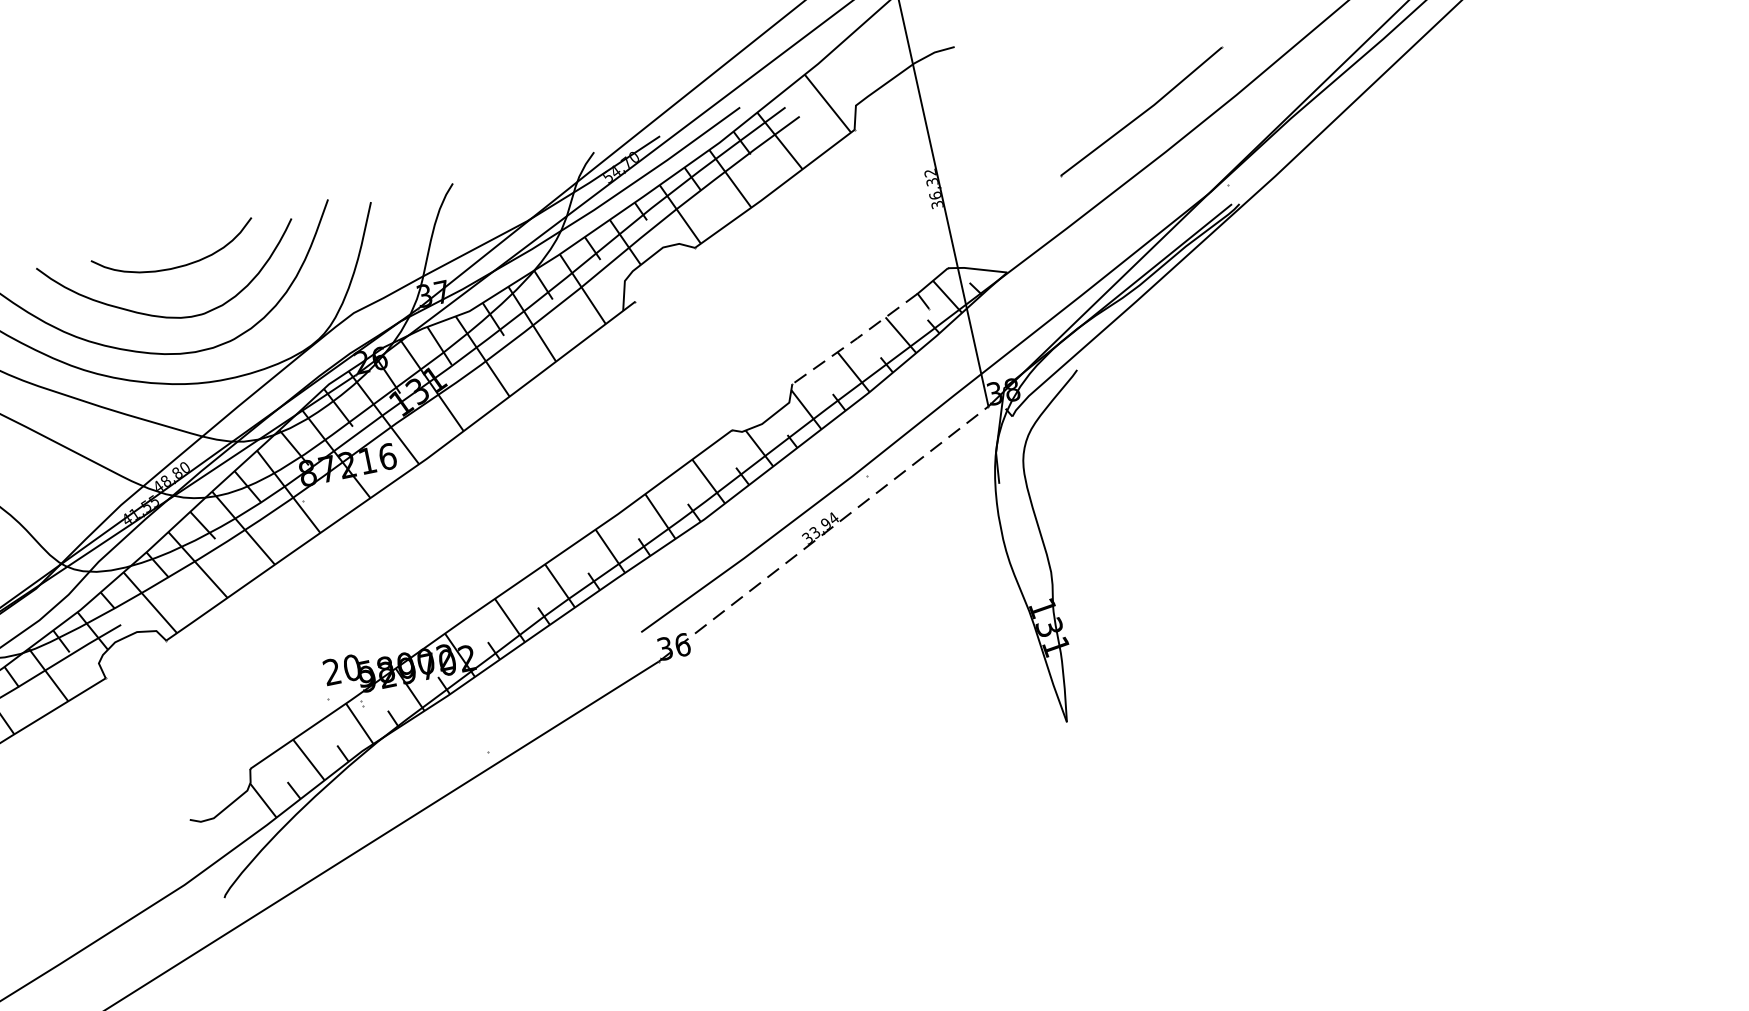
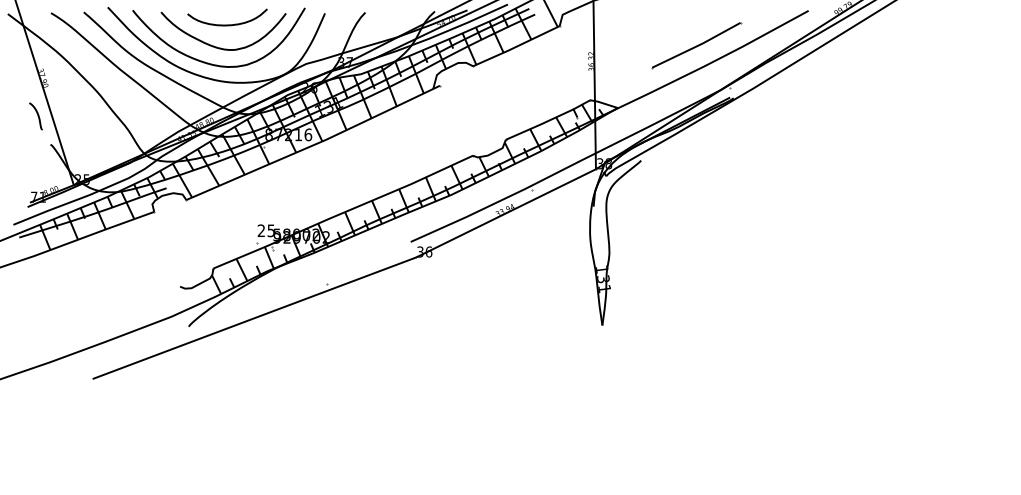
line: (856, 338) -> (540, 124), dashed -> solid
line: (824, 534) -> (506, 213), dashed -> solid
text: (352, 667) -> (271, 230), 20 -> 25

